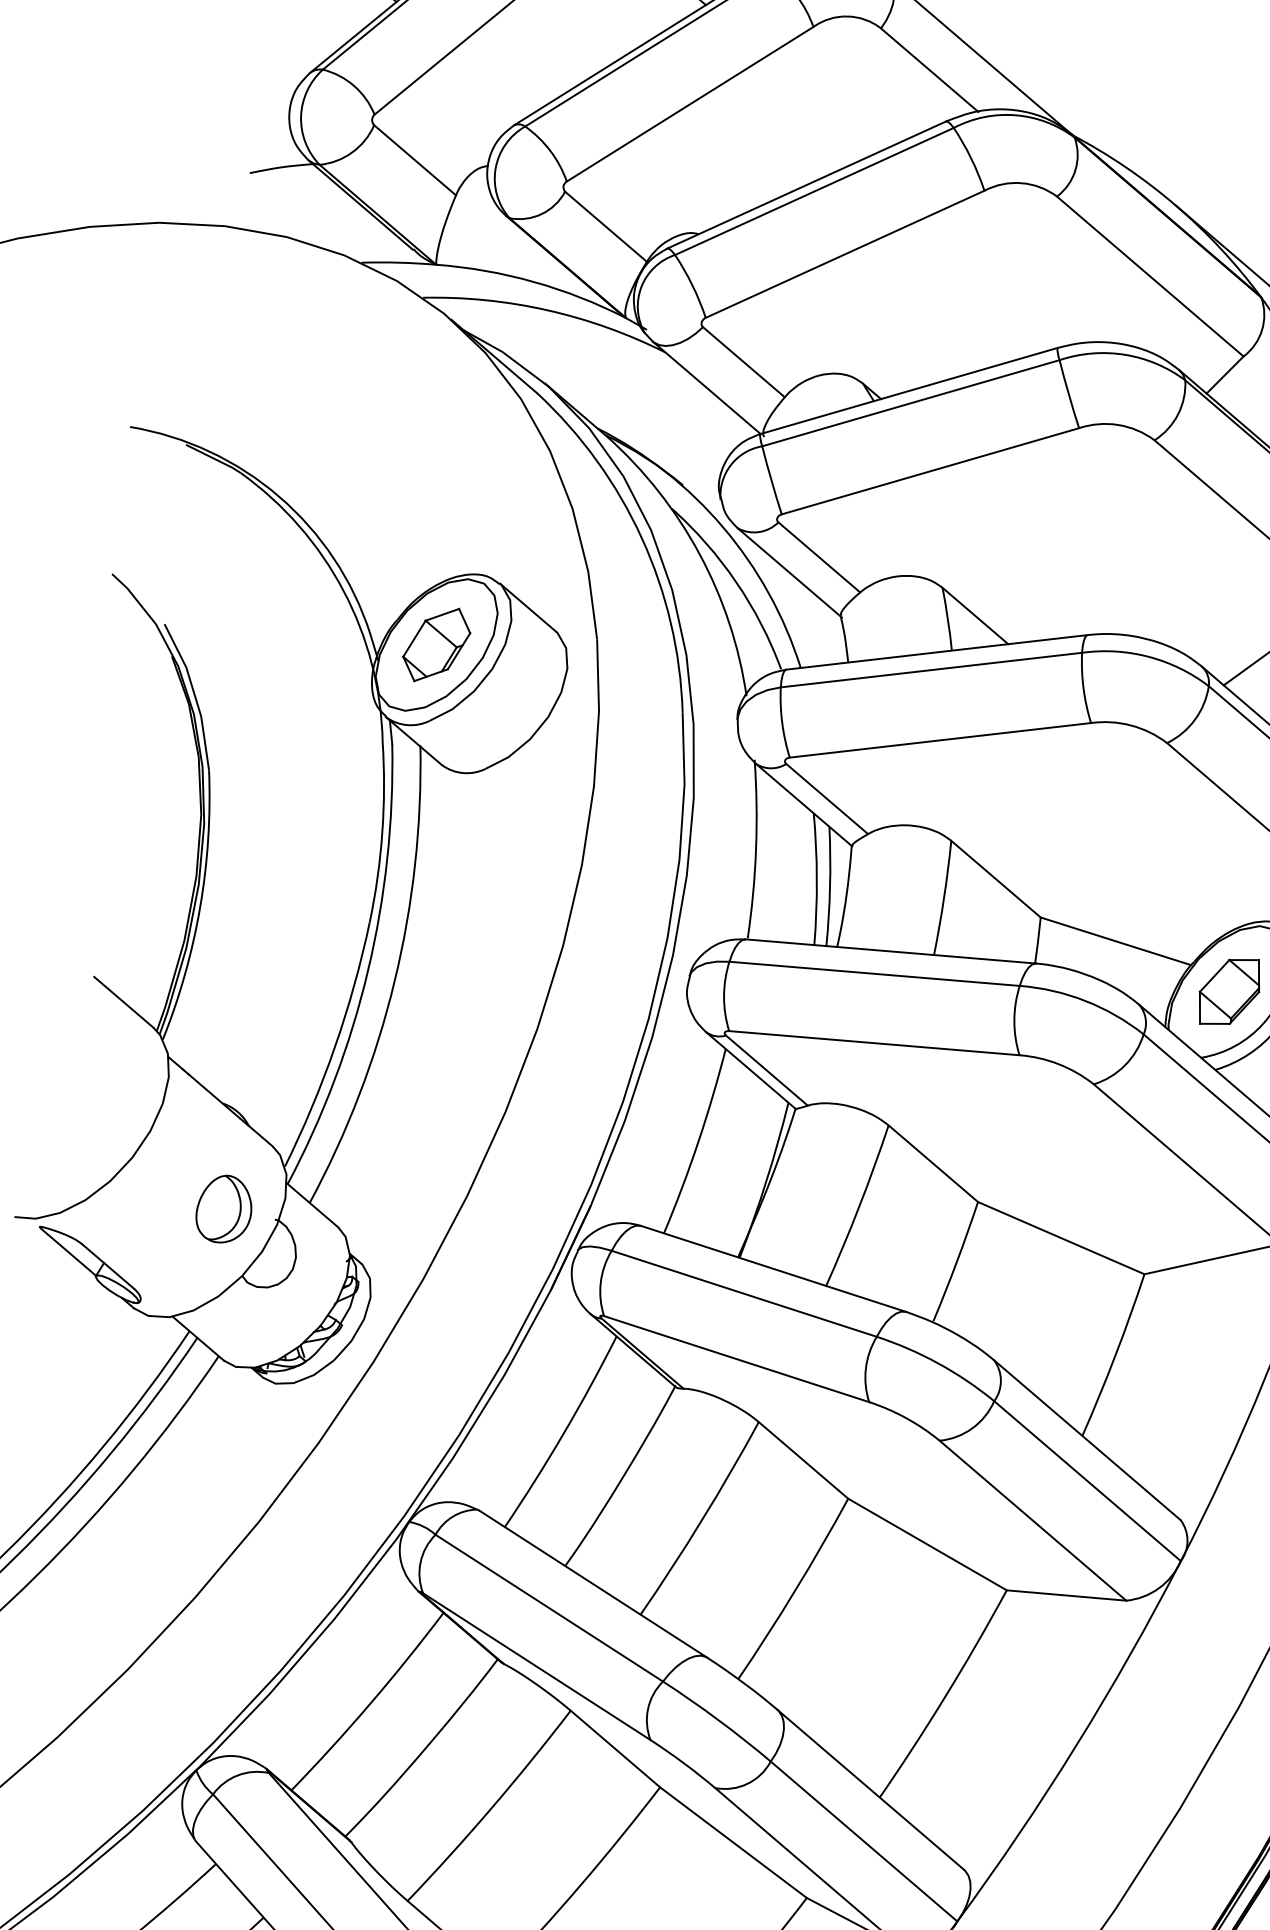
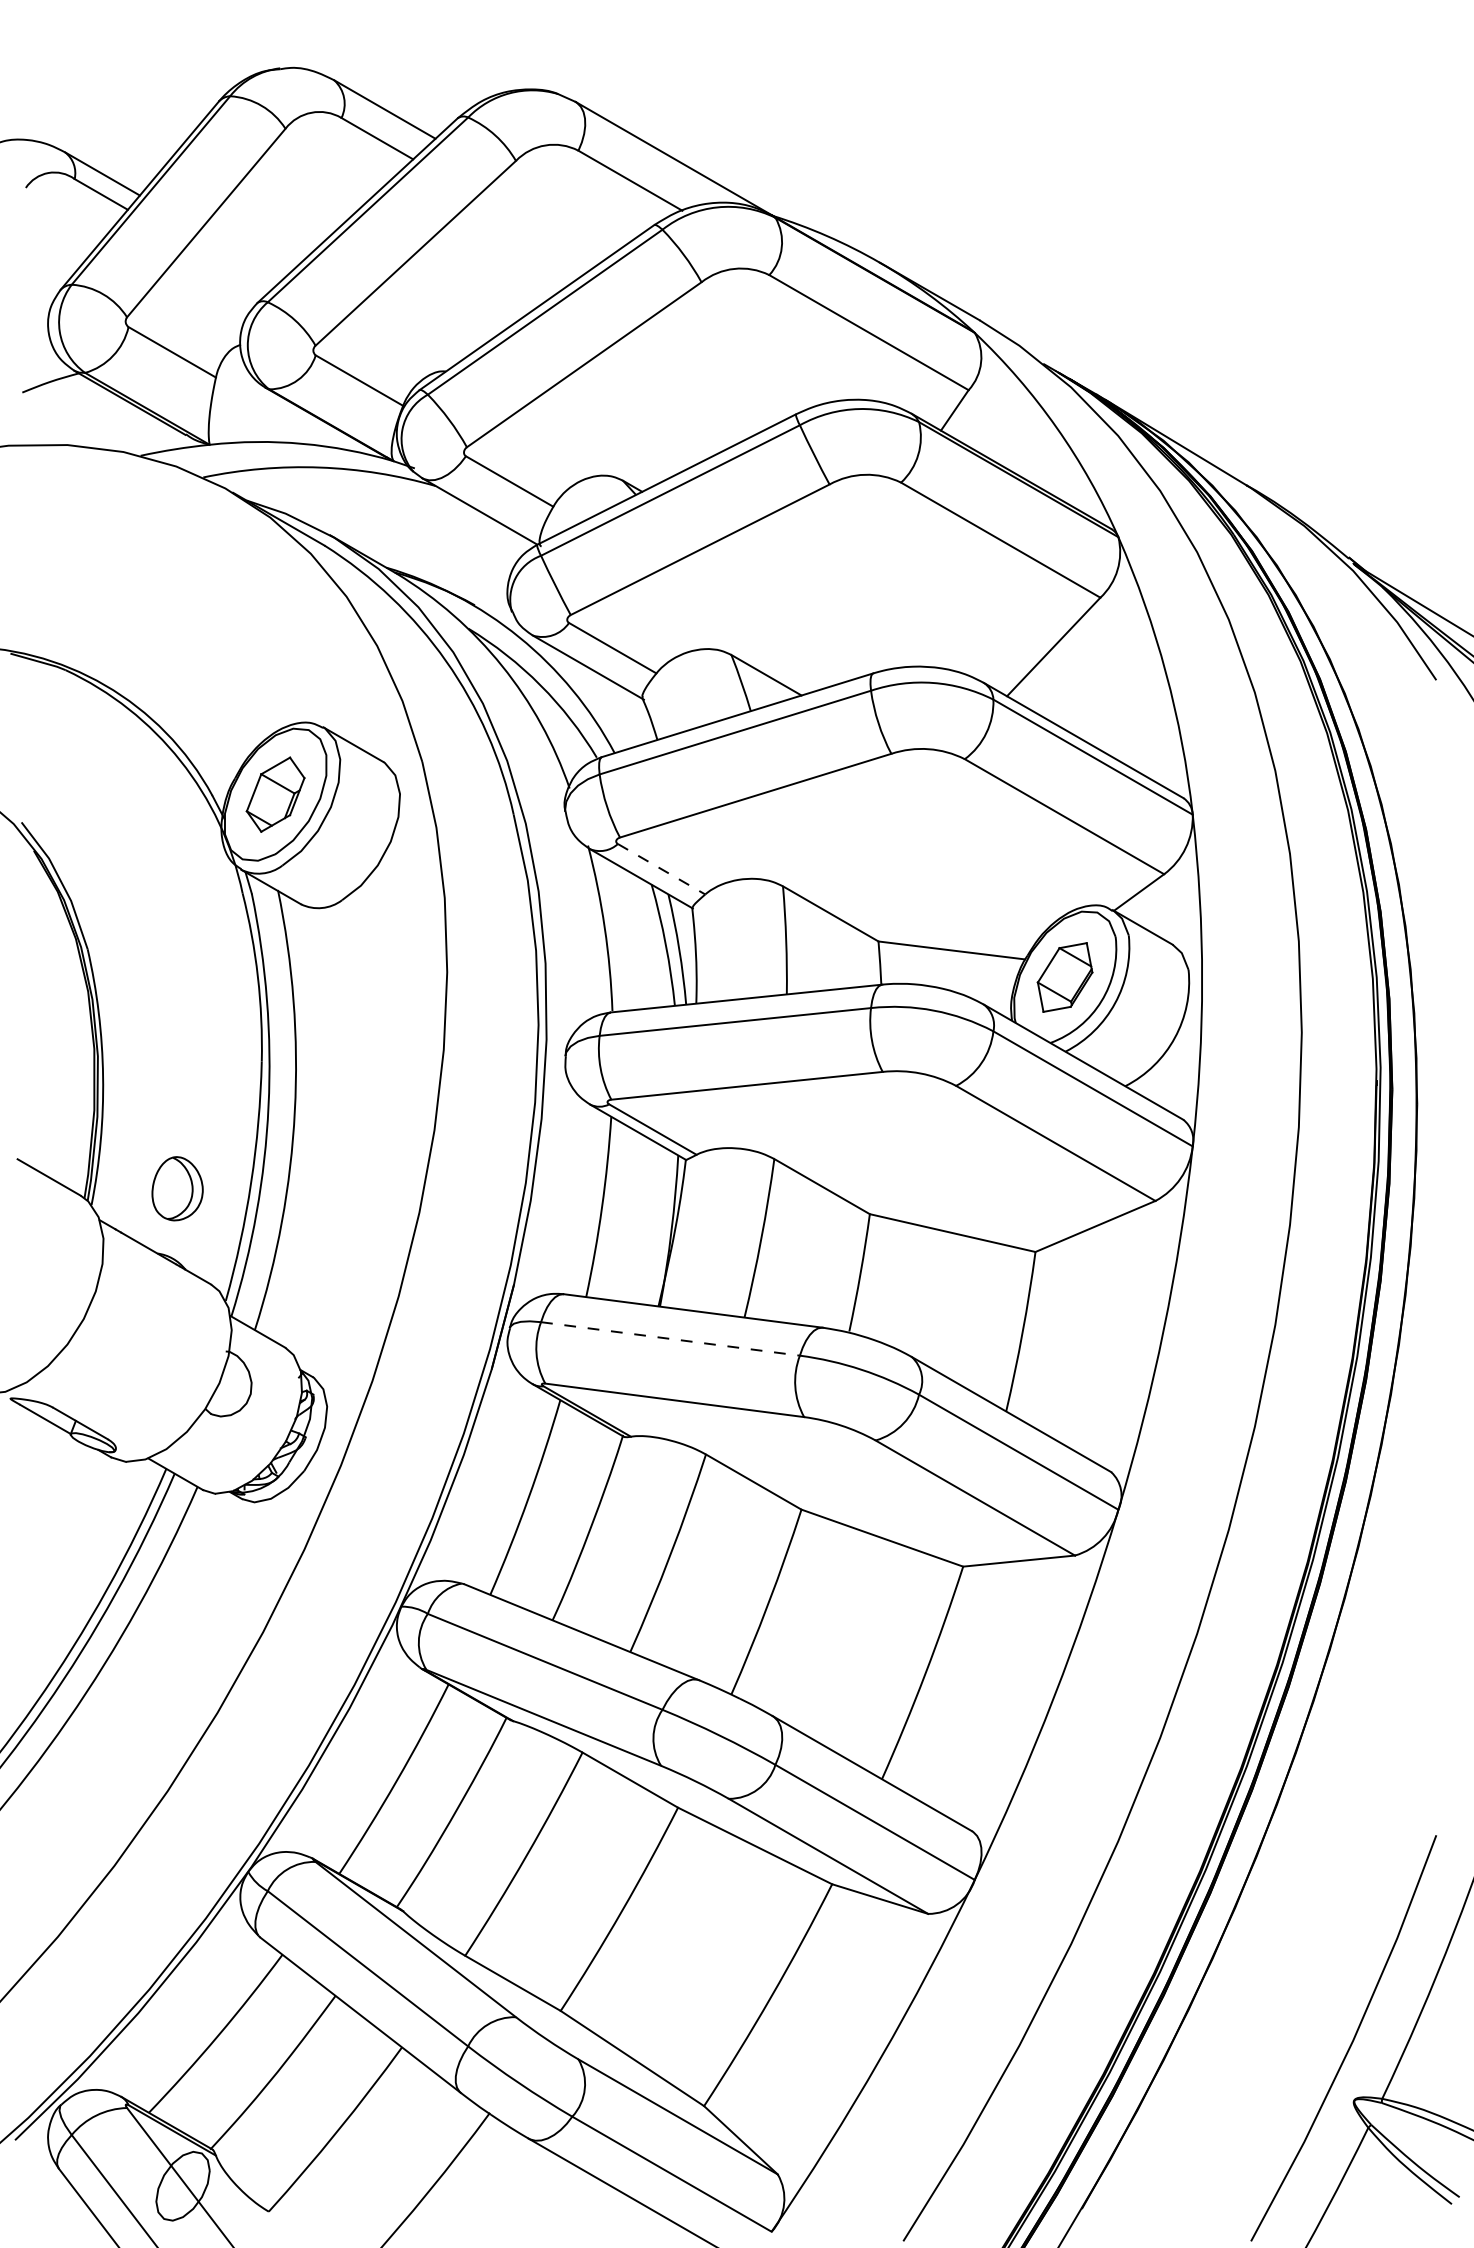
line: (828, 799) -> (662, 869), solid -> dashed
part: (224, 1209) -> (177, 1188), moved
line: (744, 1293) -> (670, 1338), solid -> dashed

